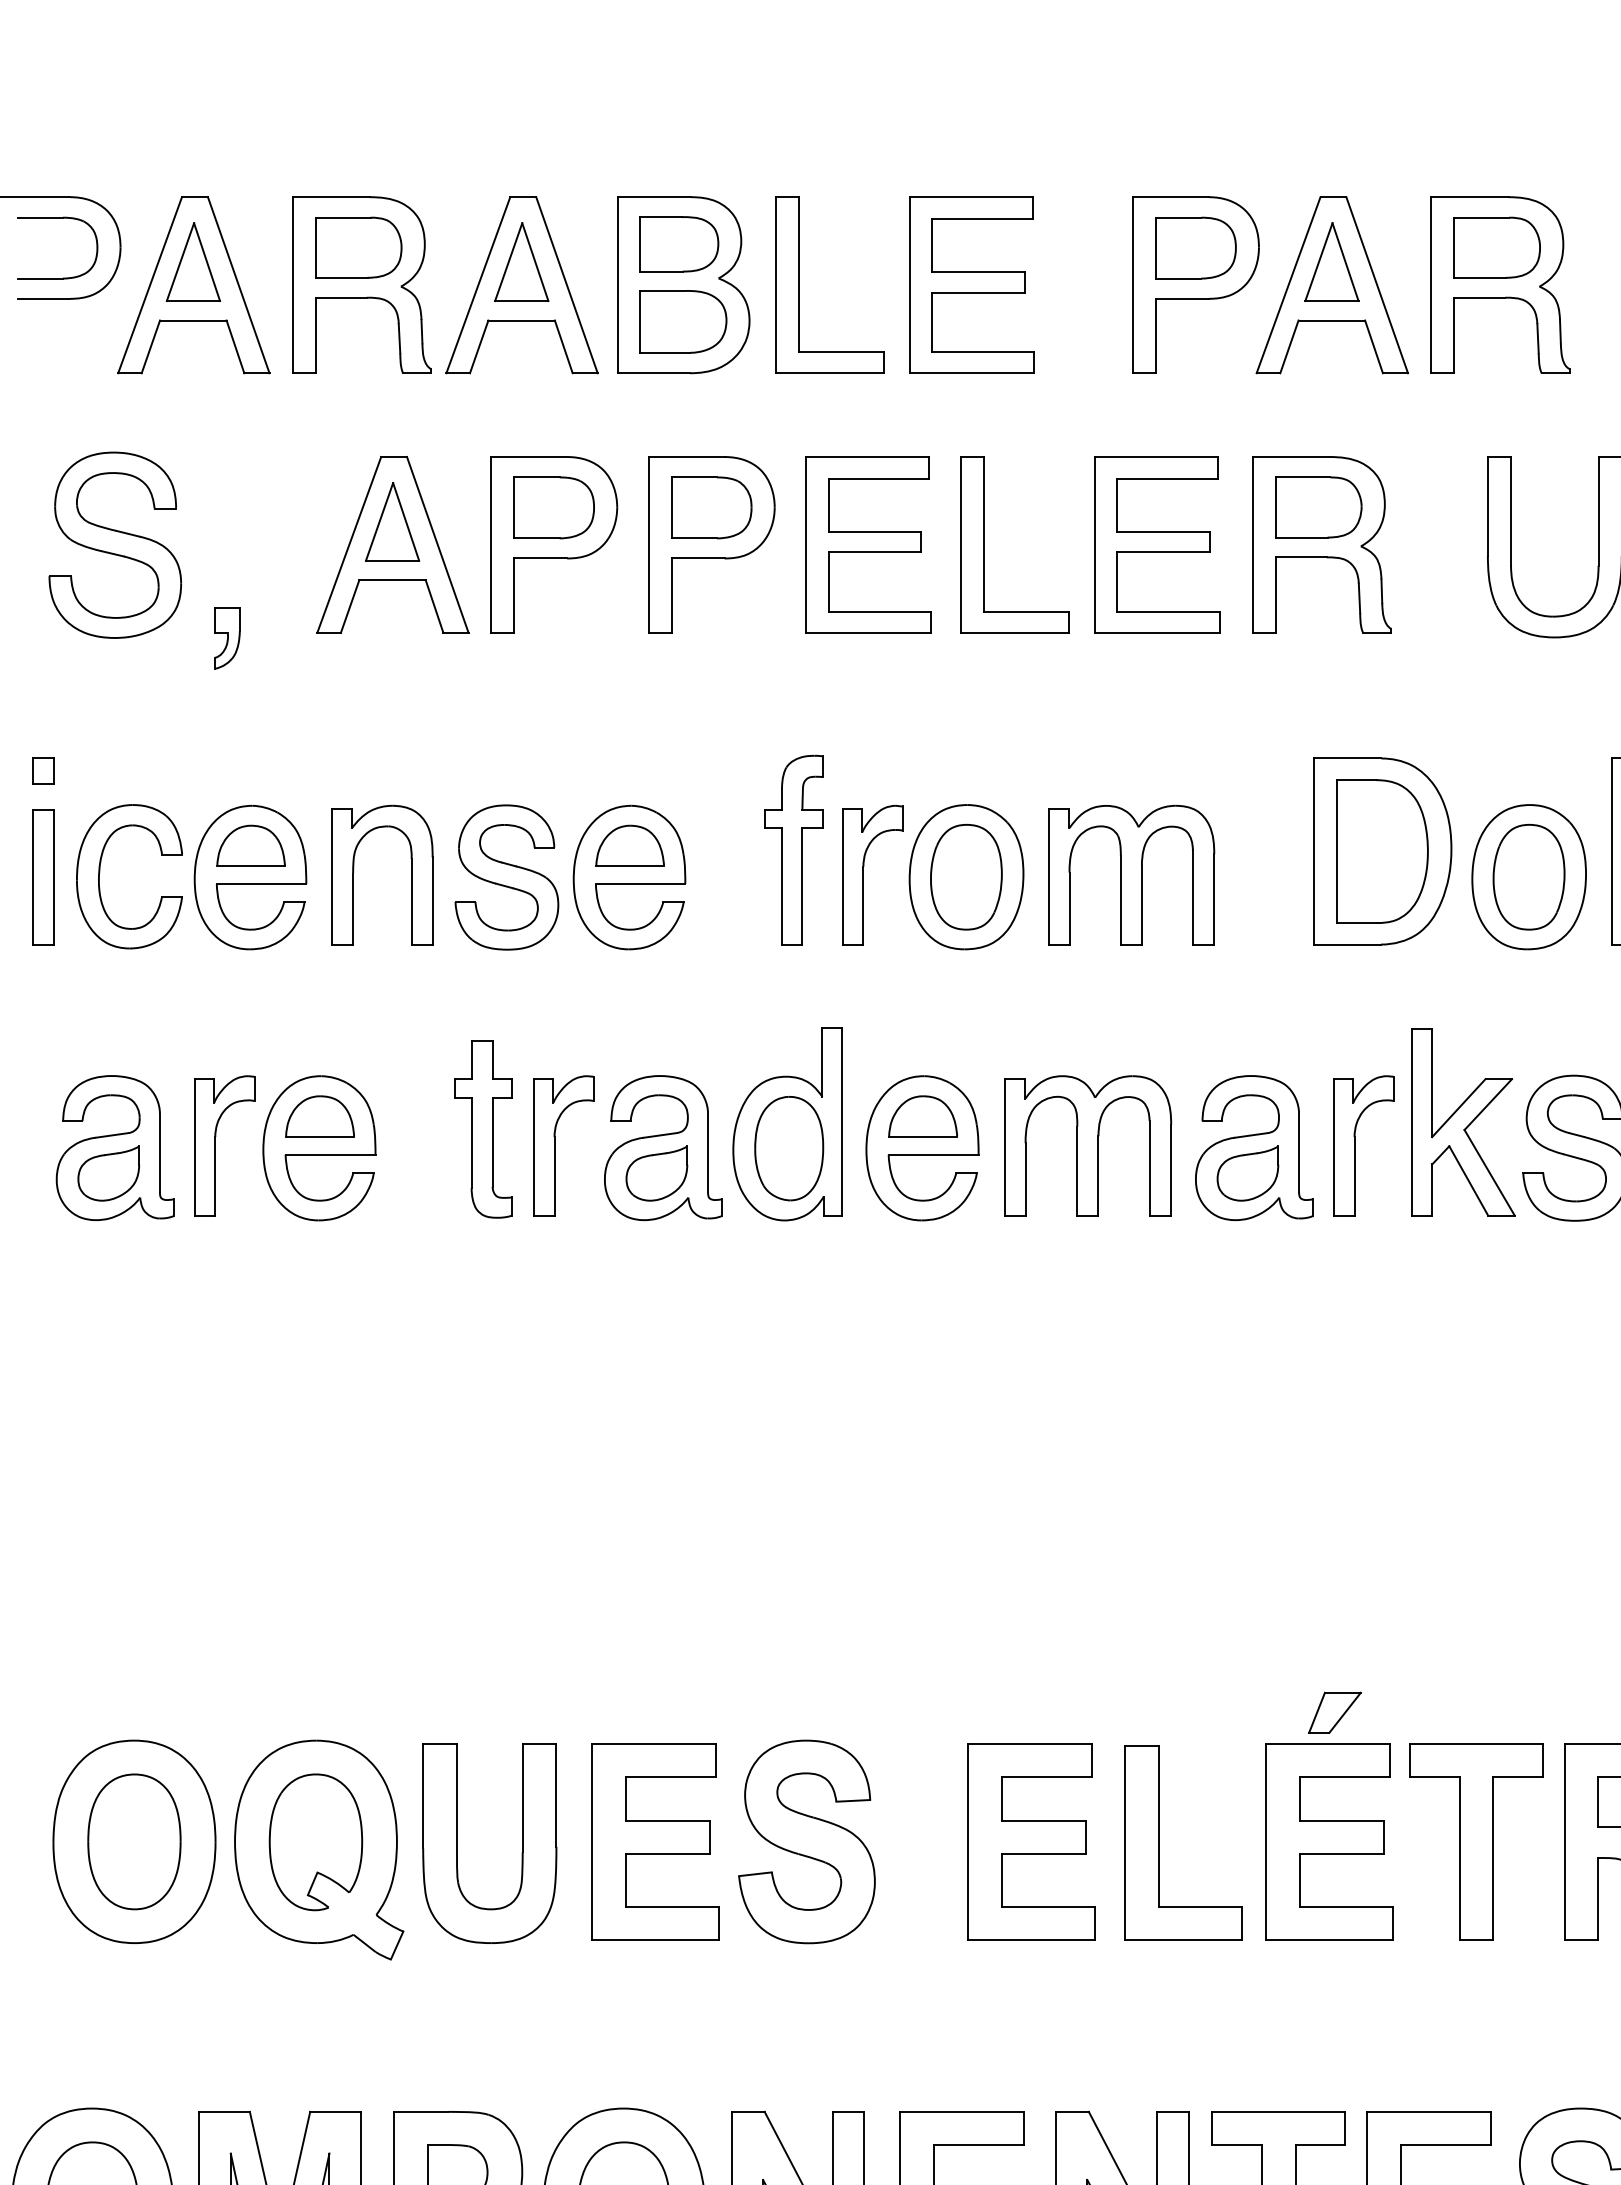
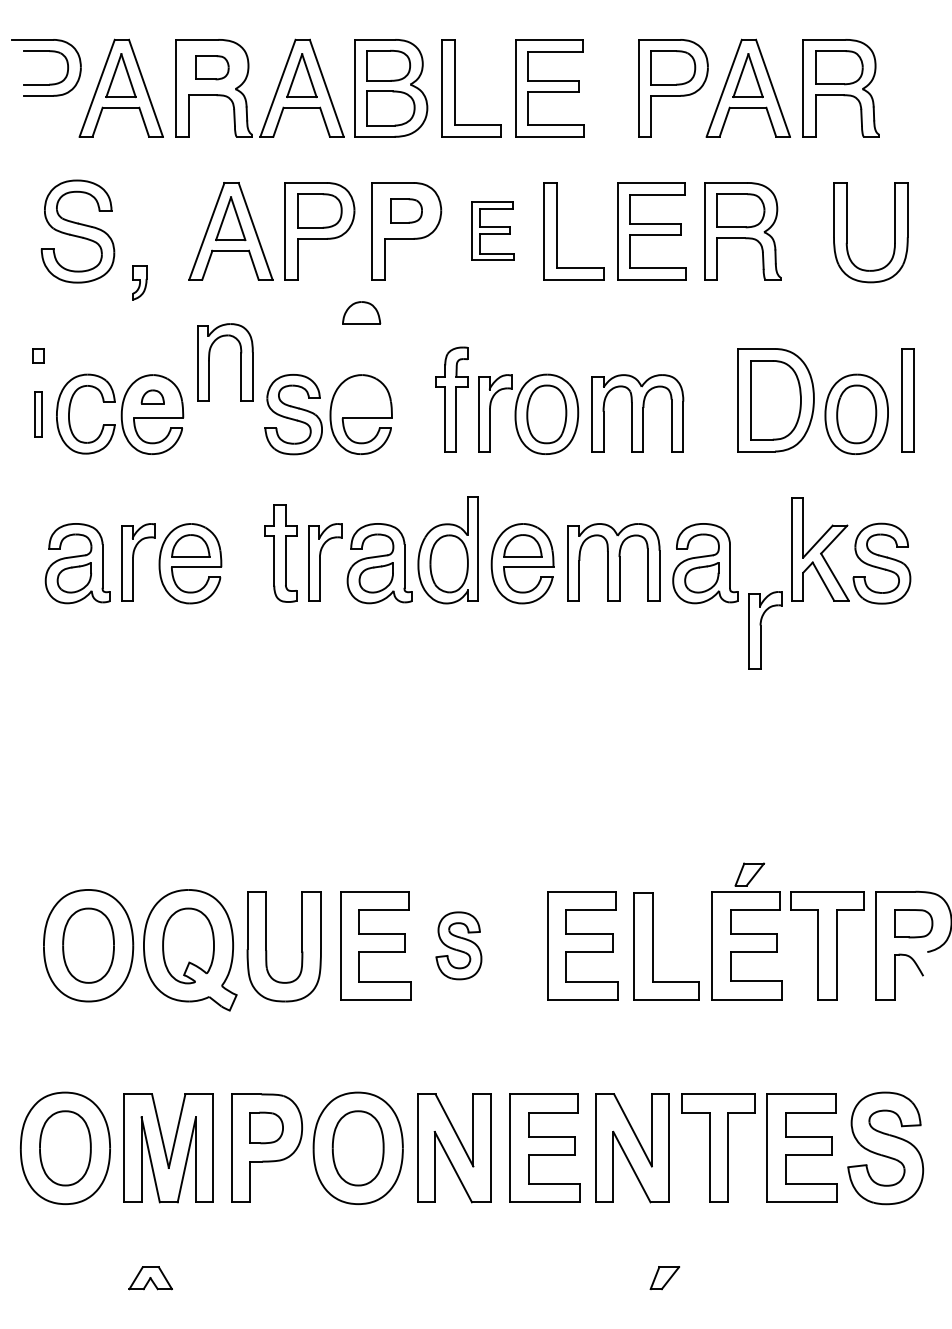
part: (359, 247) -> (212, 67), size x0.7
part: (711, 506) -> (406, 210), size x0.7
part: (867, 545) -> (492, 231), size x0.6
part: (250, 844) -> (152, 396), size x0.6
part: (629, 844) -> (361, 312), moved
part: (410, 875) -> (240, 362), moved
part: (43, 877) -> (38, 414), size x0.6
part: (1363, 1146) -> (765, 630), moved
part: (806, 1841) -> (458, 945), size x0.6

